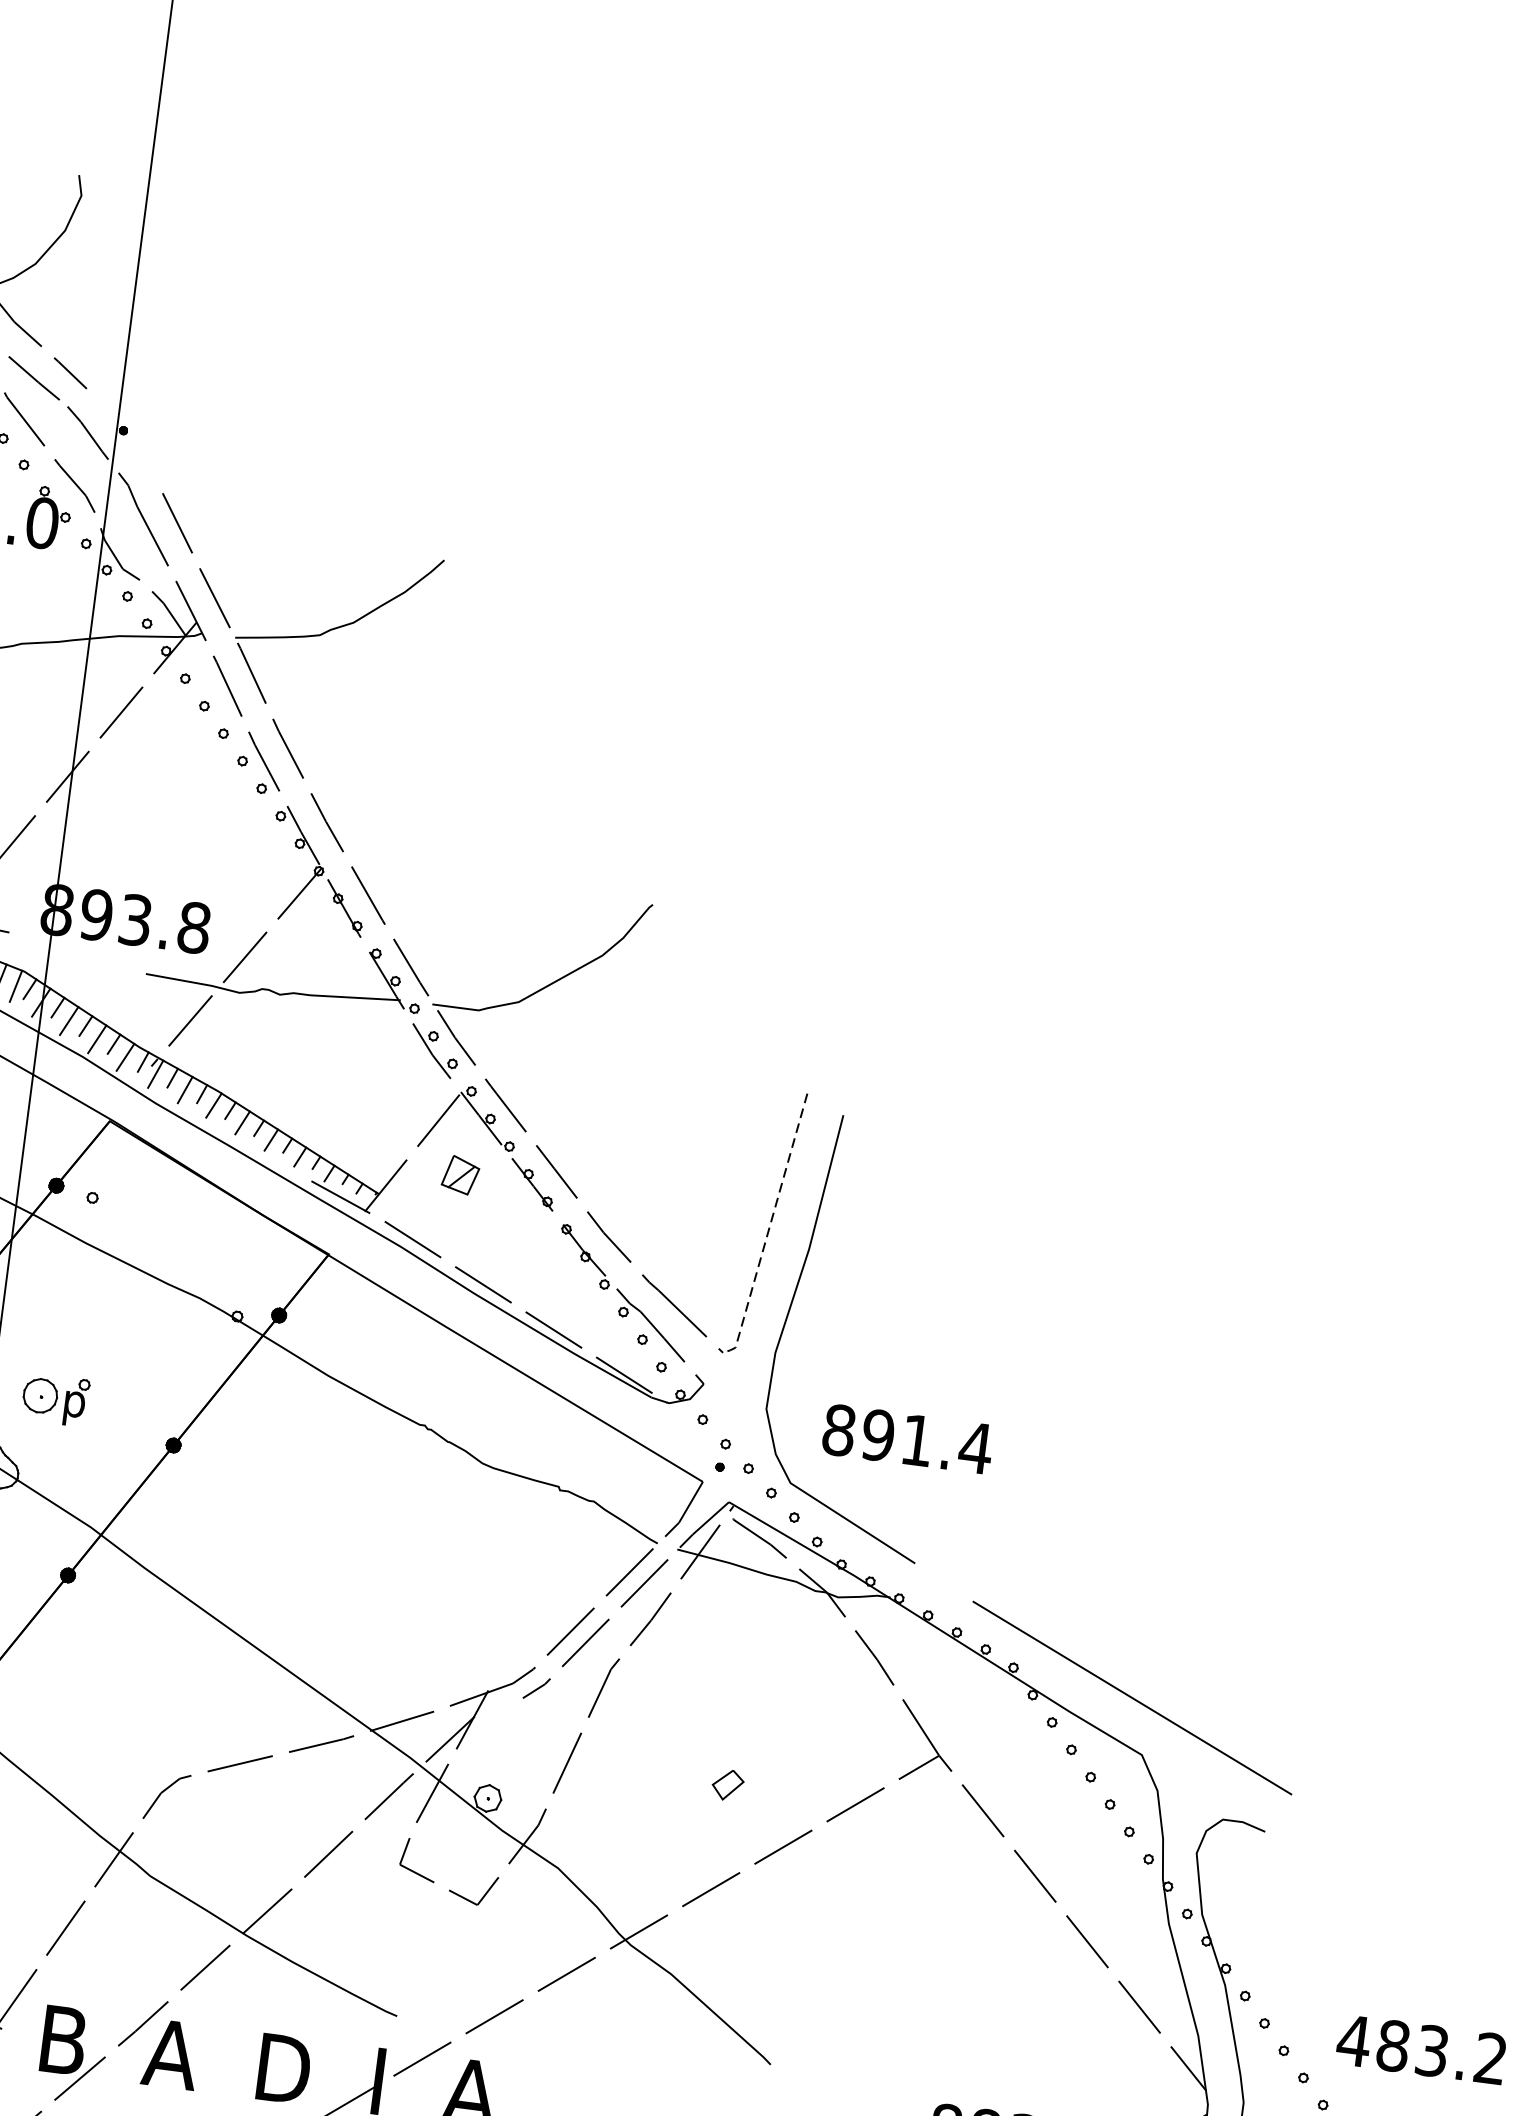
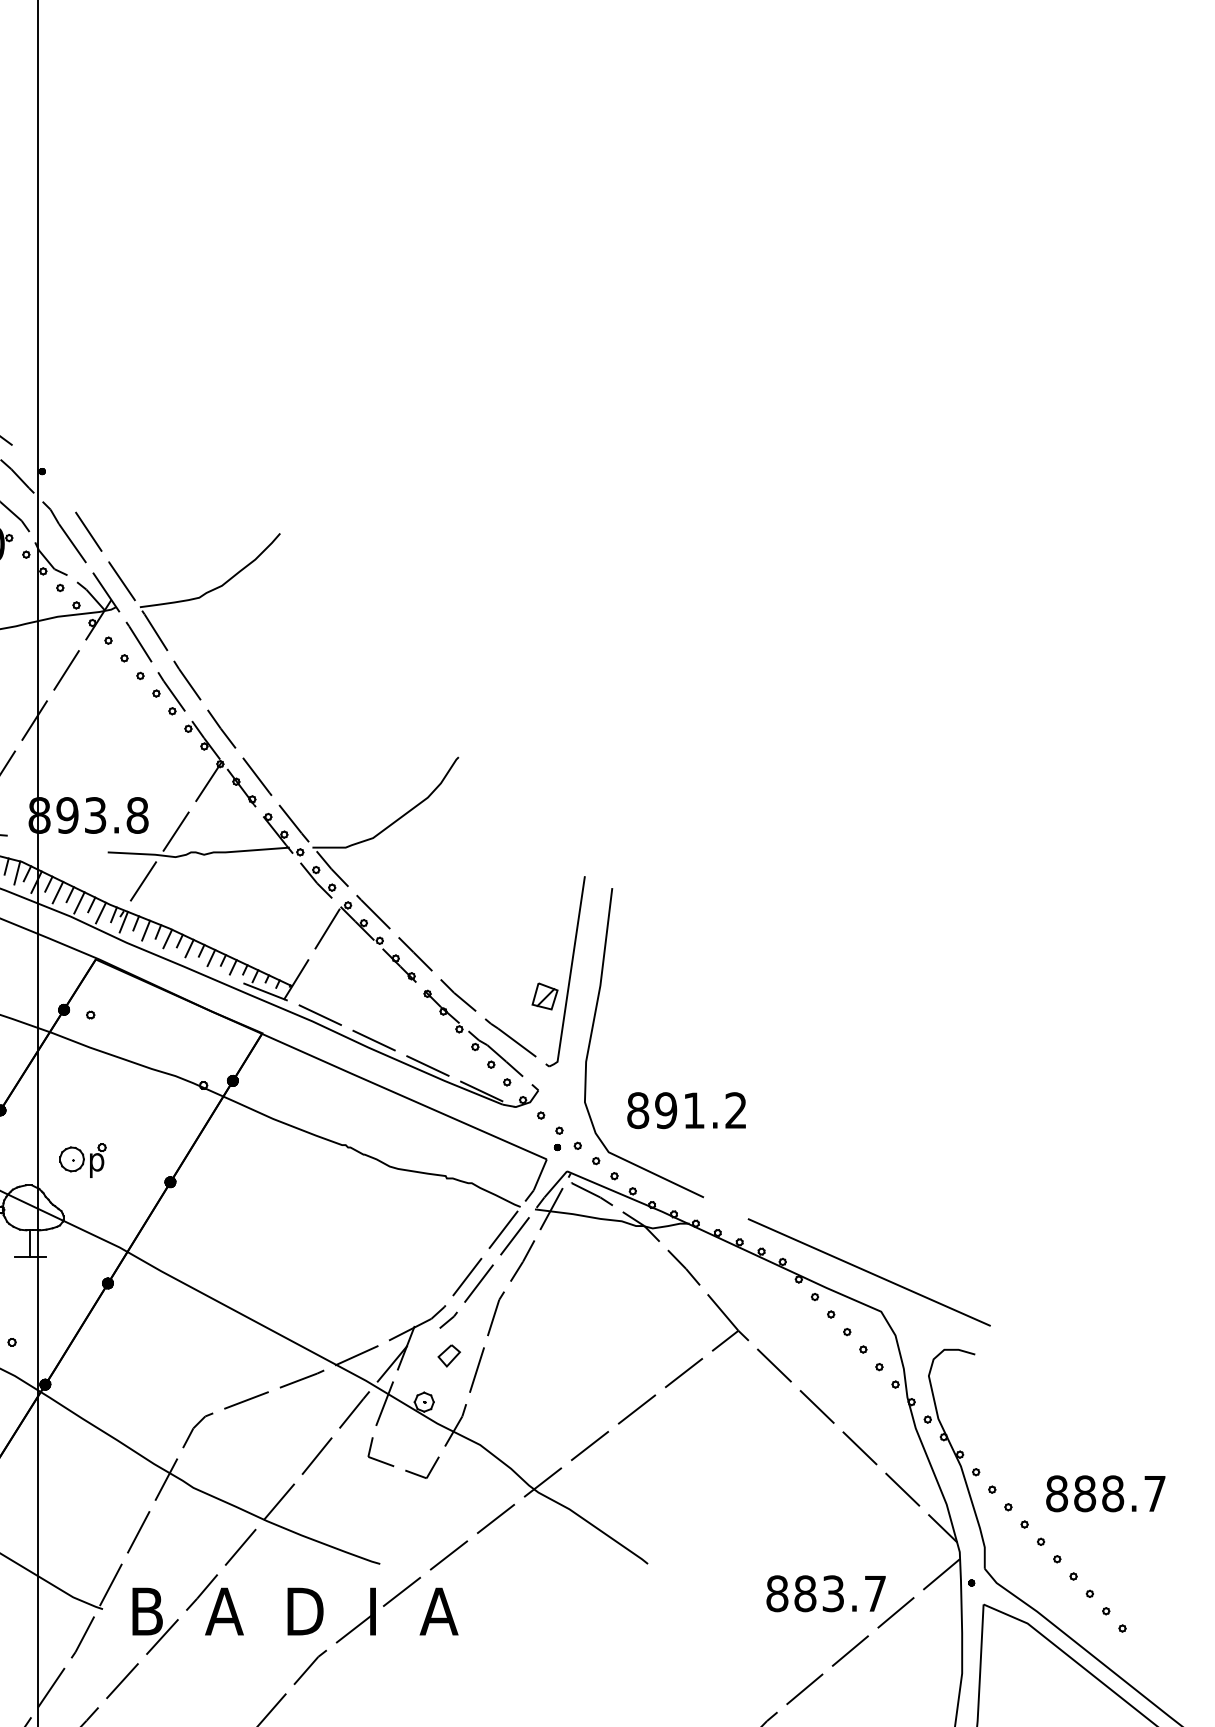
part: (459, 1175) -> (544, 996), moved
line: (769, 1229) -> (570, 975), dashed -> solid
text: (975, 1447) -> (735, 1110), 891.4 -> 891.2
part: (726, 1784) -> (448, 1355), moved
text: (1421, 2049) -> (1105, 1493), 483.2 -> 888.7

